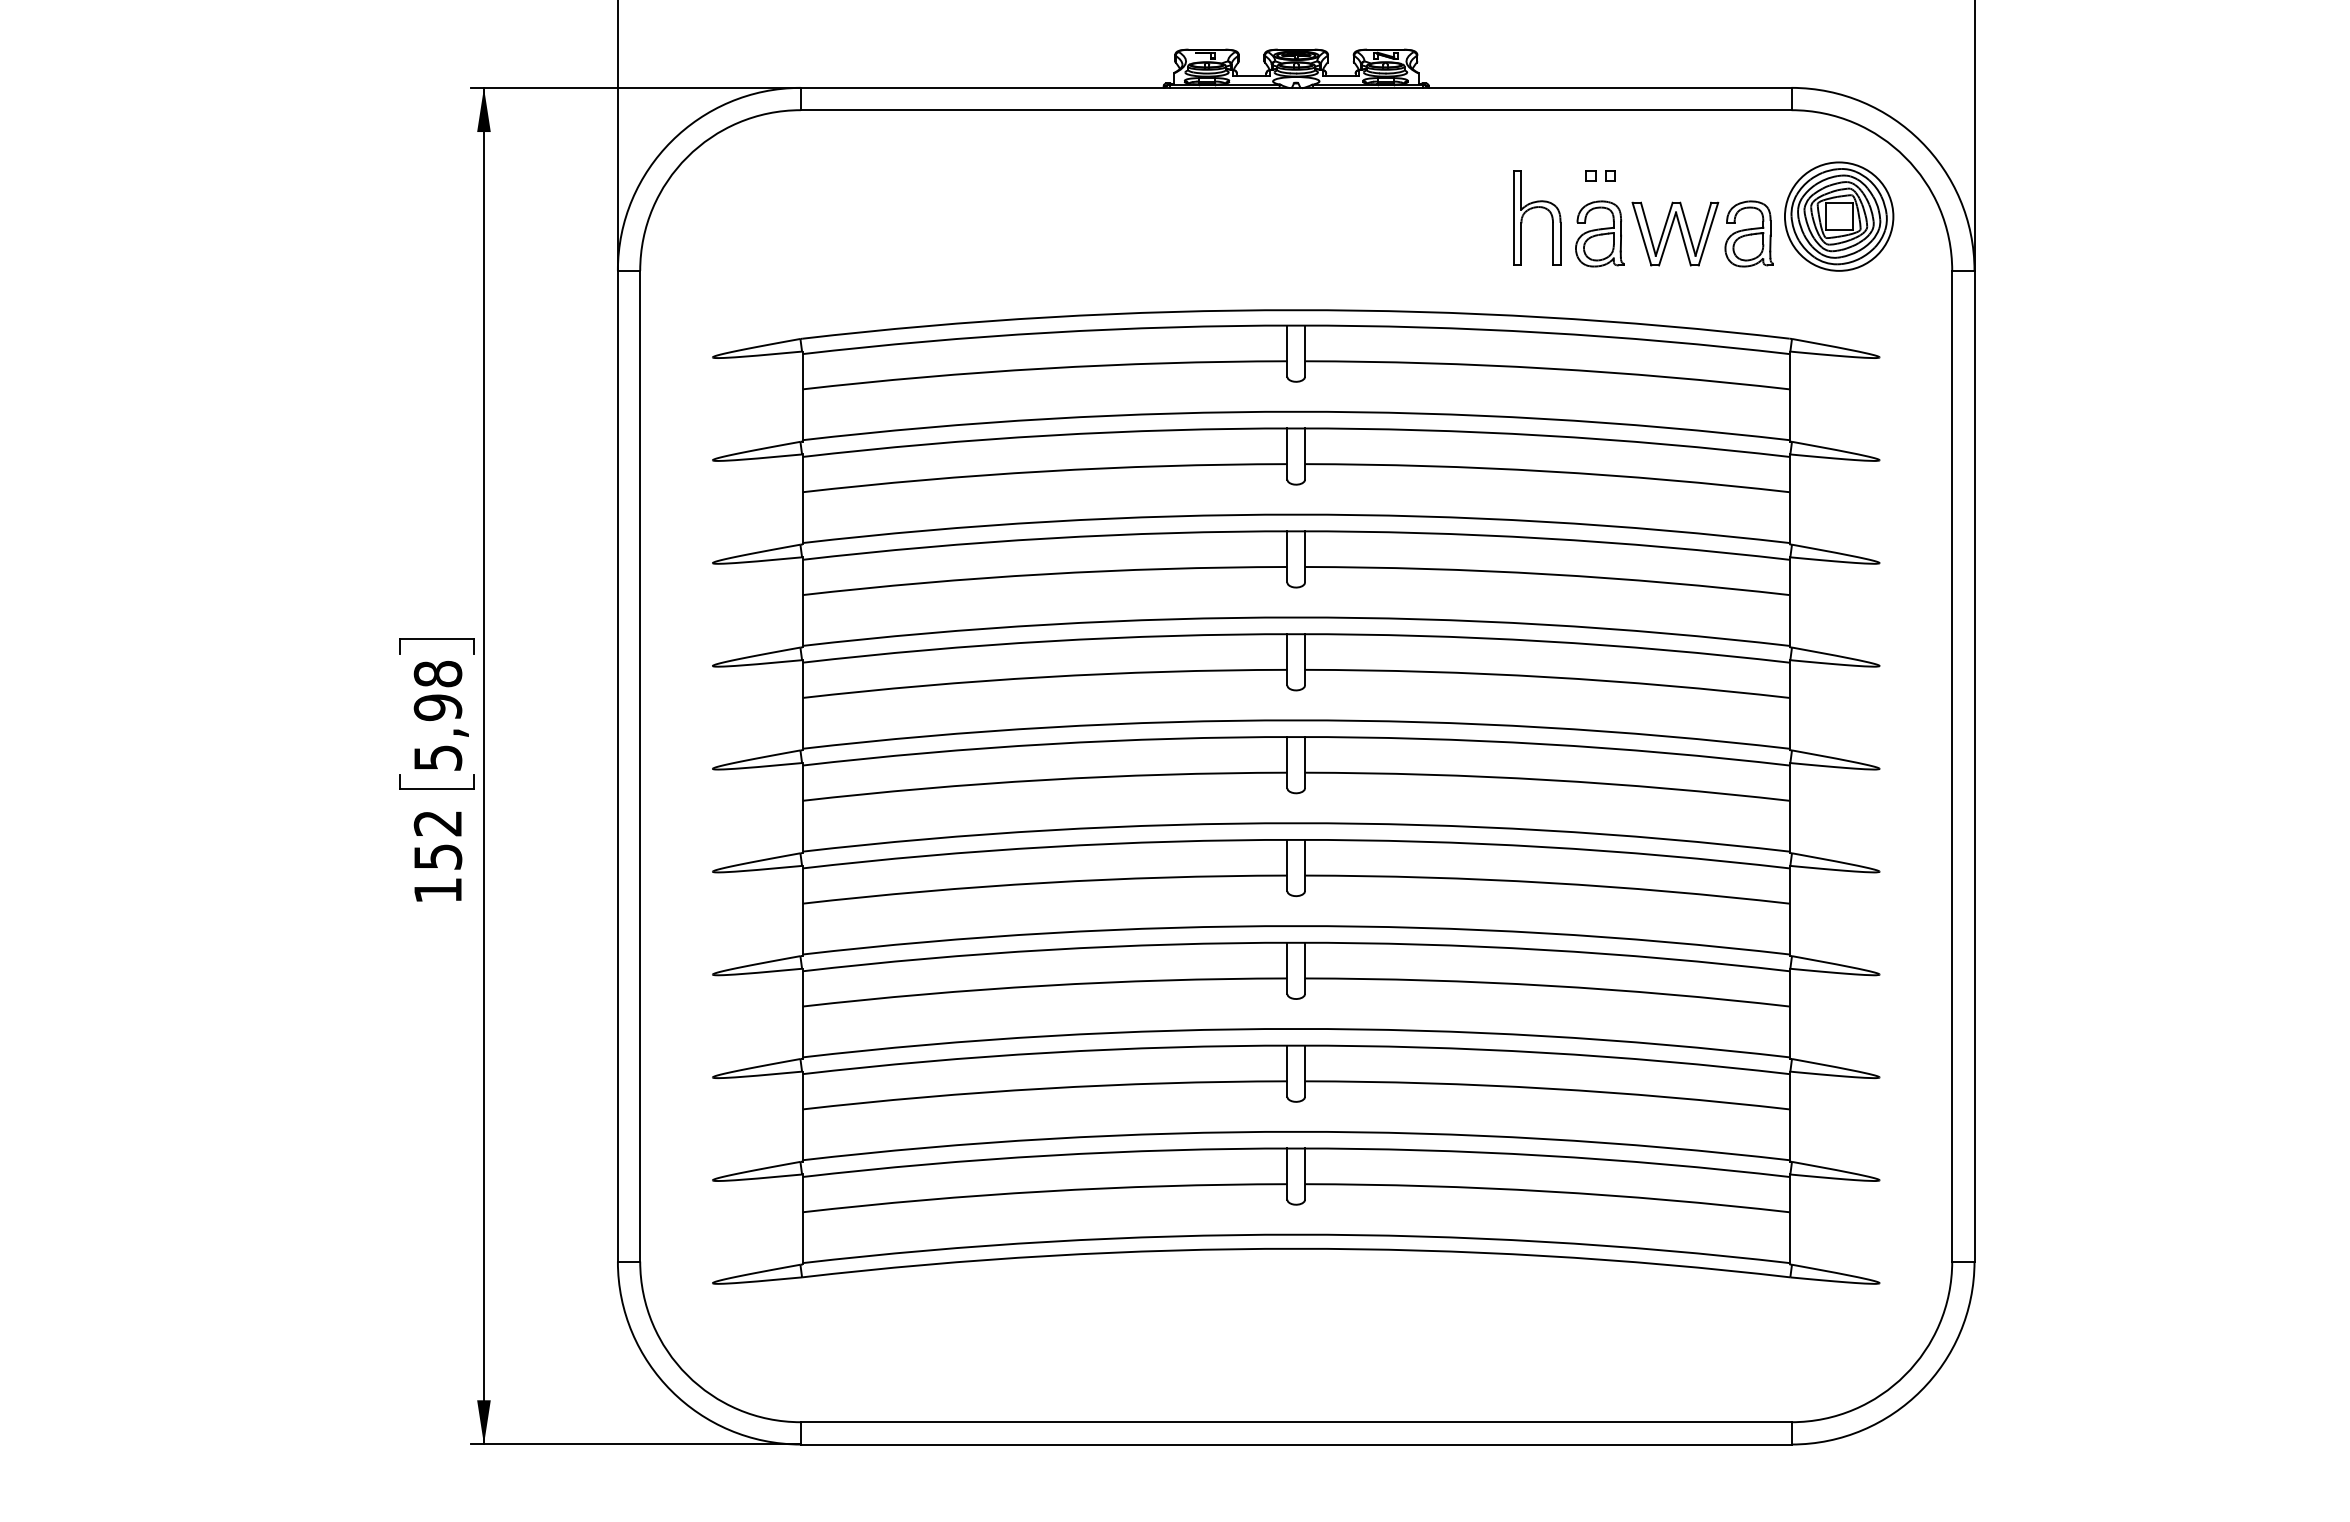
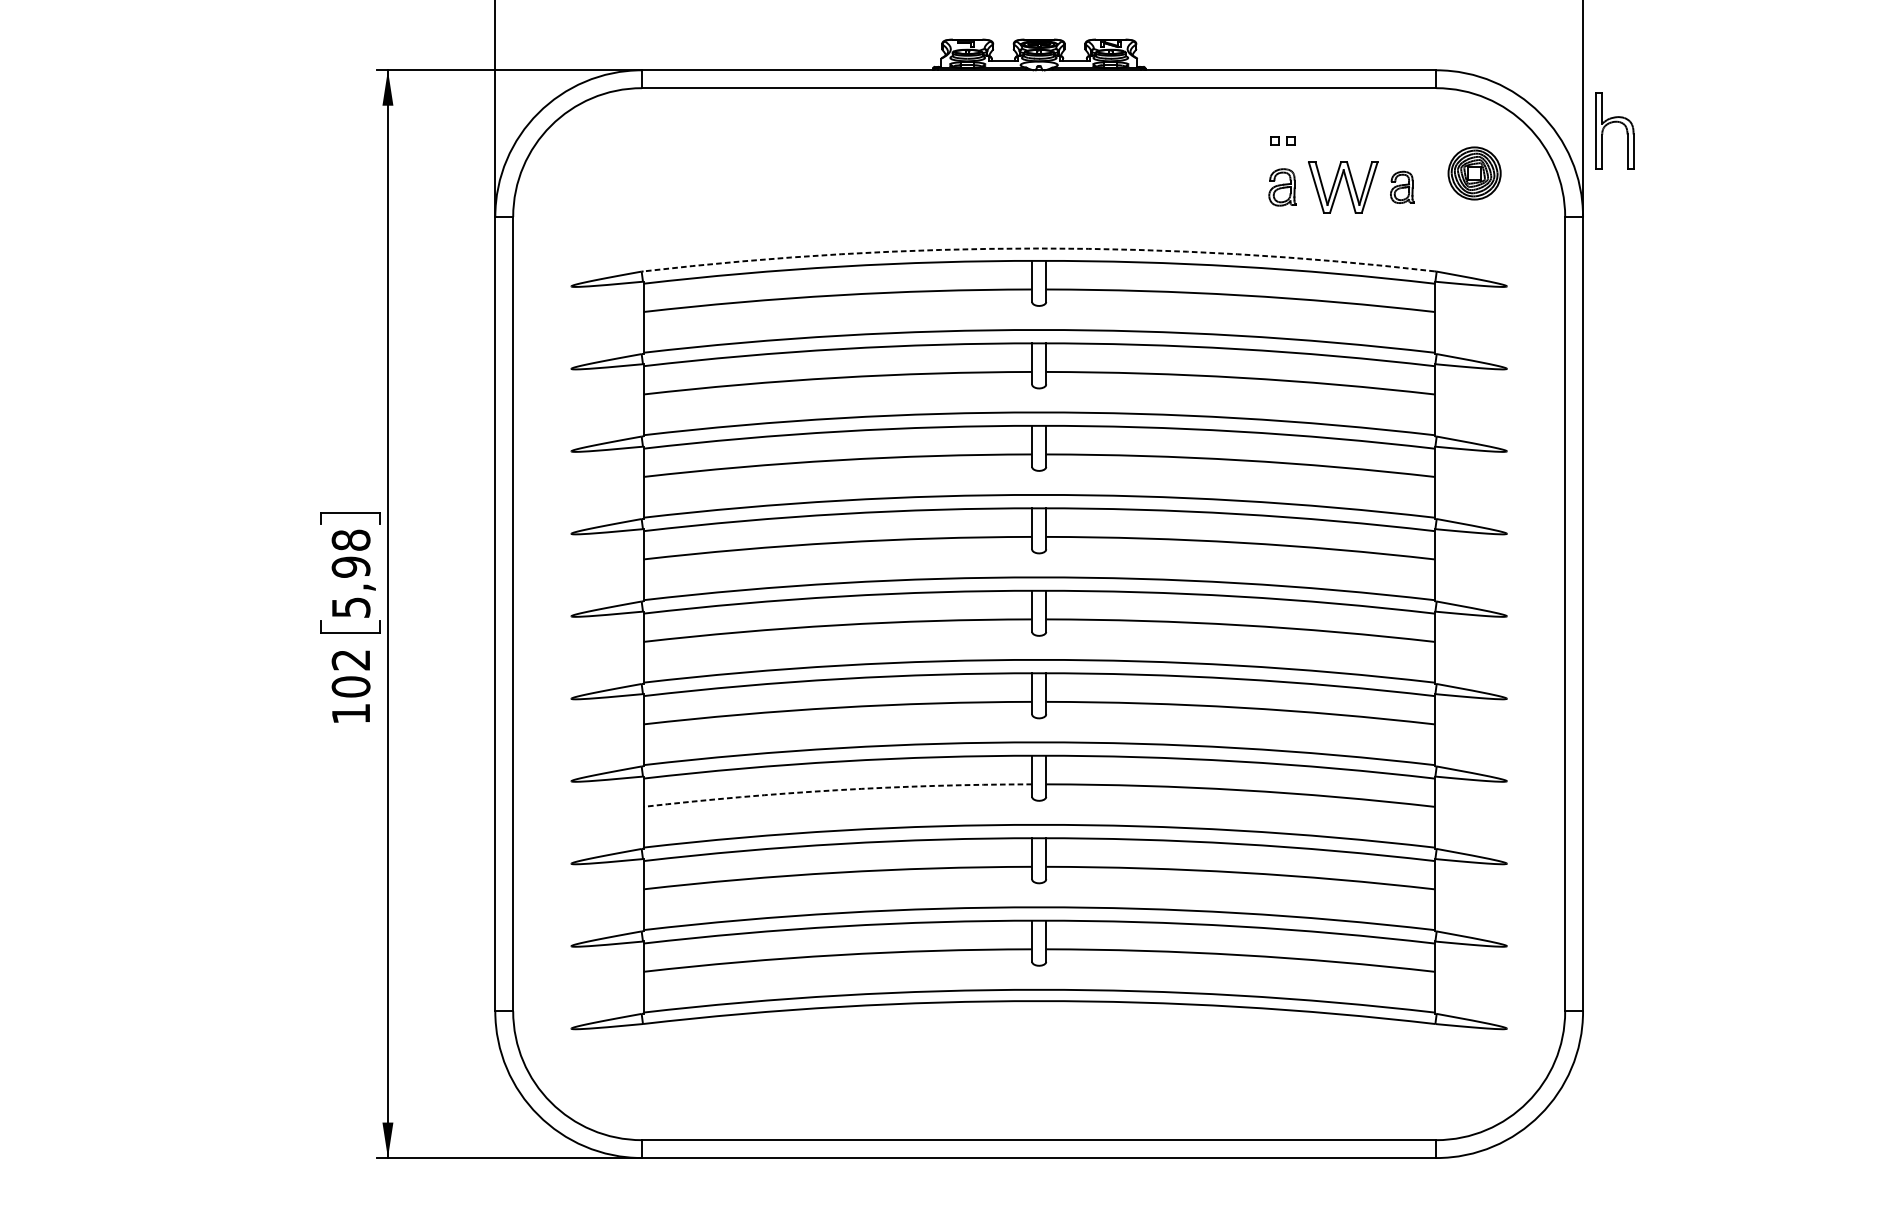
part: (1536, 208) -> (1614, 122), moved
part: (1839, 216) -> (1474, 173), size x0.6
part: (1599, 233) -> (1282, 187), size x0.7
part: (1748, 233) -> (1401, 187), size x0.6
arc: (1296, 310) -> (1039, 248), solid -> dashed
text: (437, 856) -> (350, 686), 152 -> 102
arc: (1044, 985) -> (837, 790), solid -> dashed

